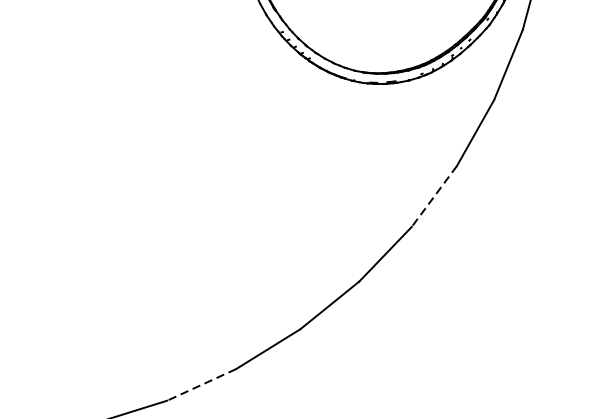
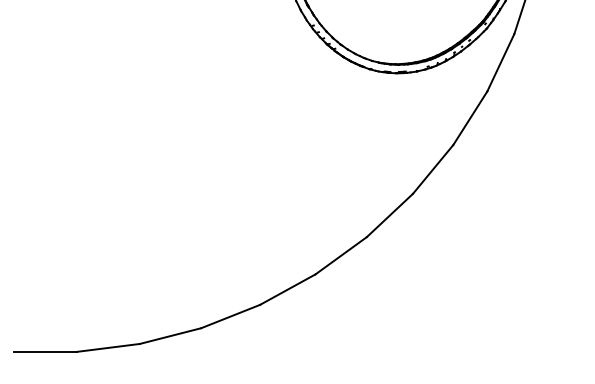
line: (434, 196) -> (433, 169), dashed -> solid
line: (201, 384) -> (230, 316), dashed -> solid

